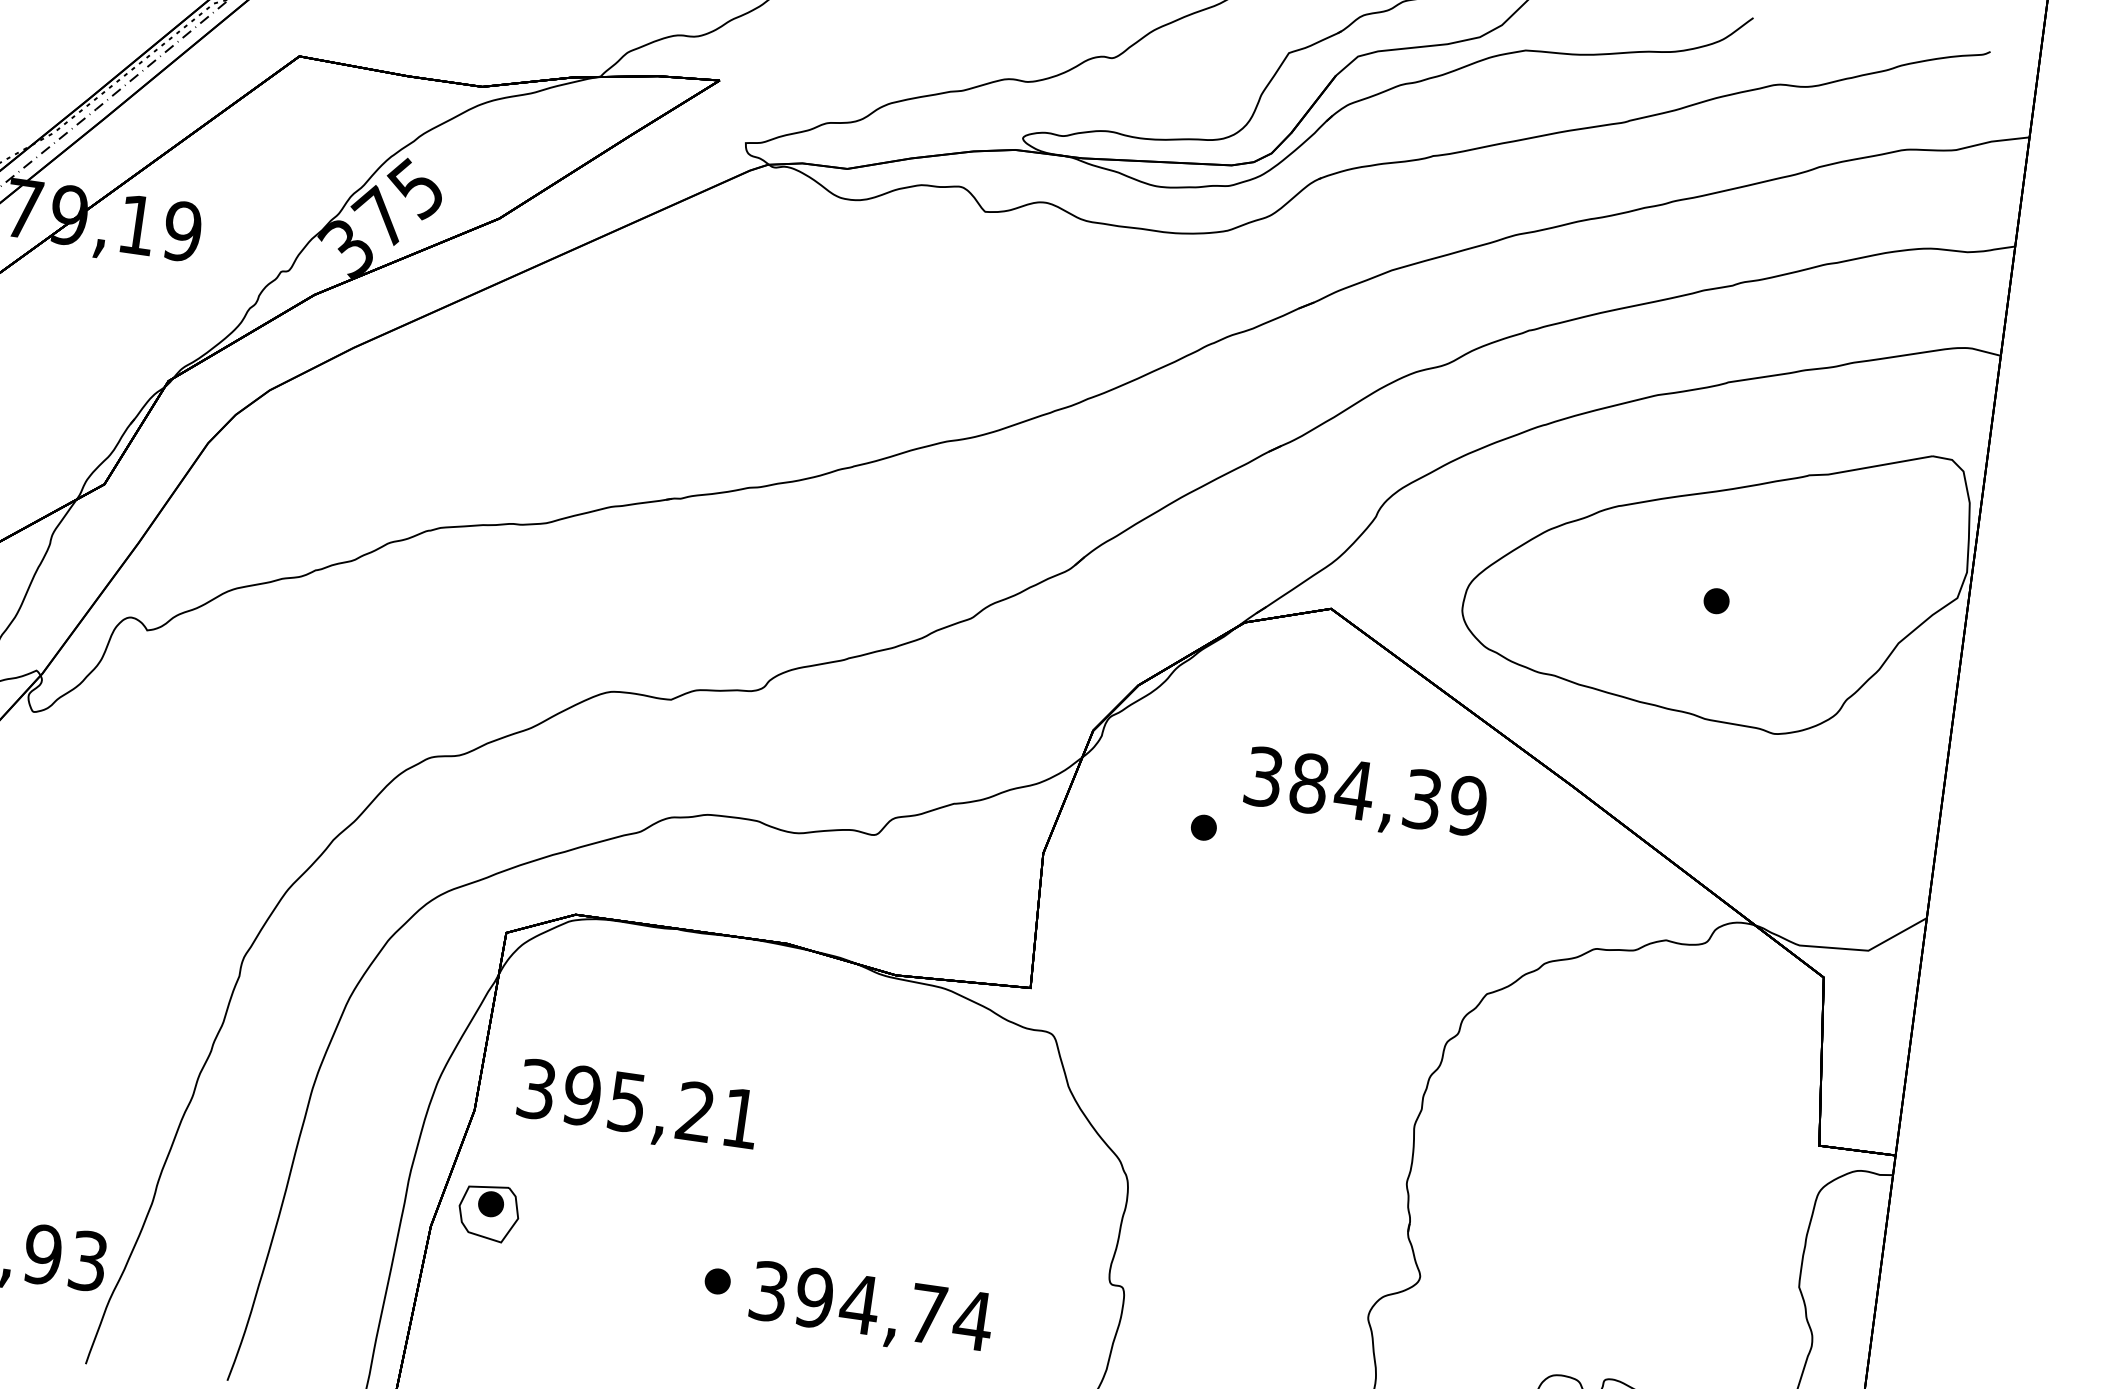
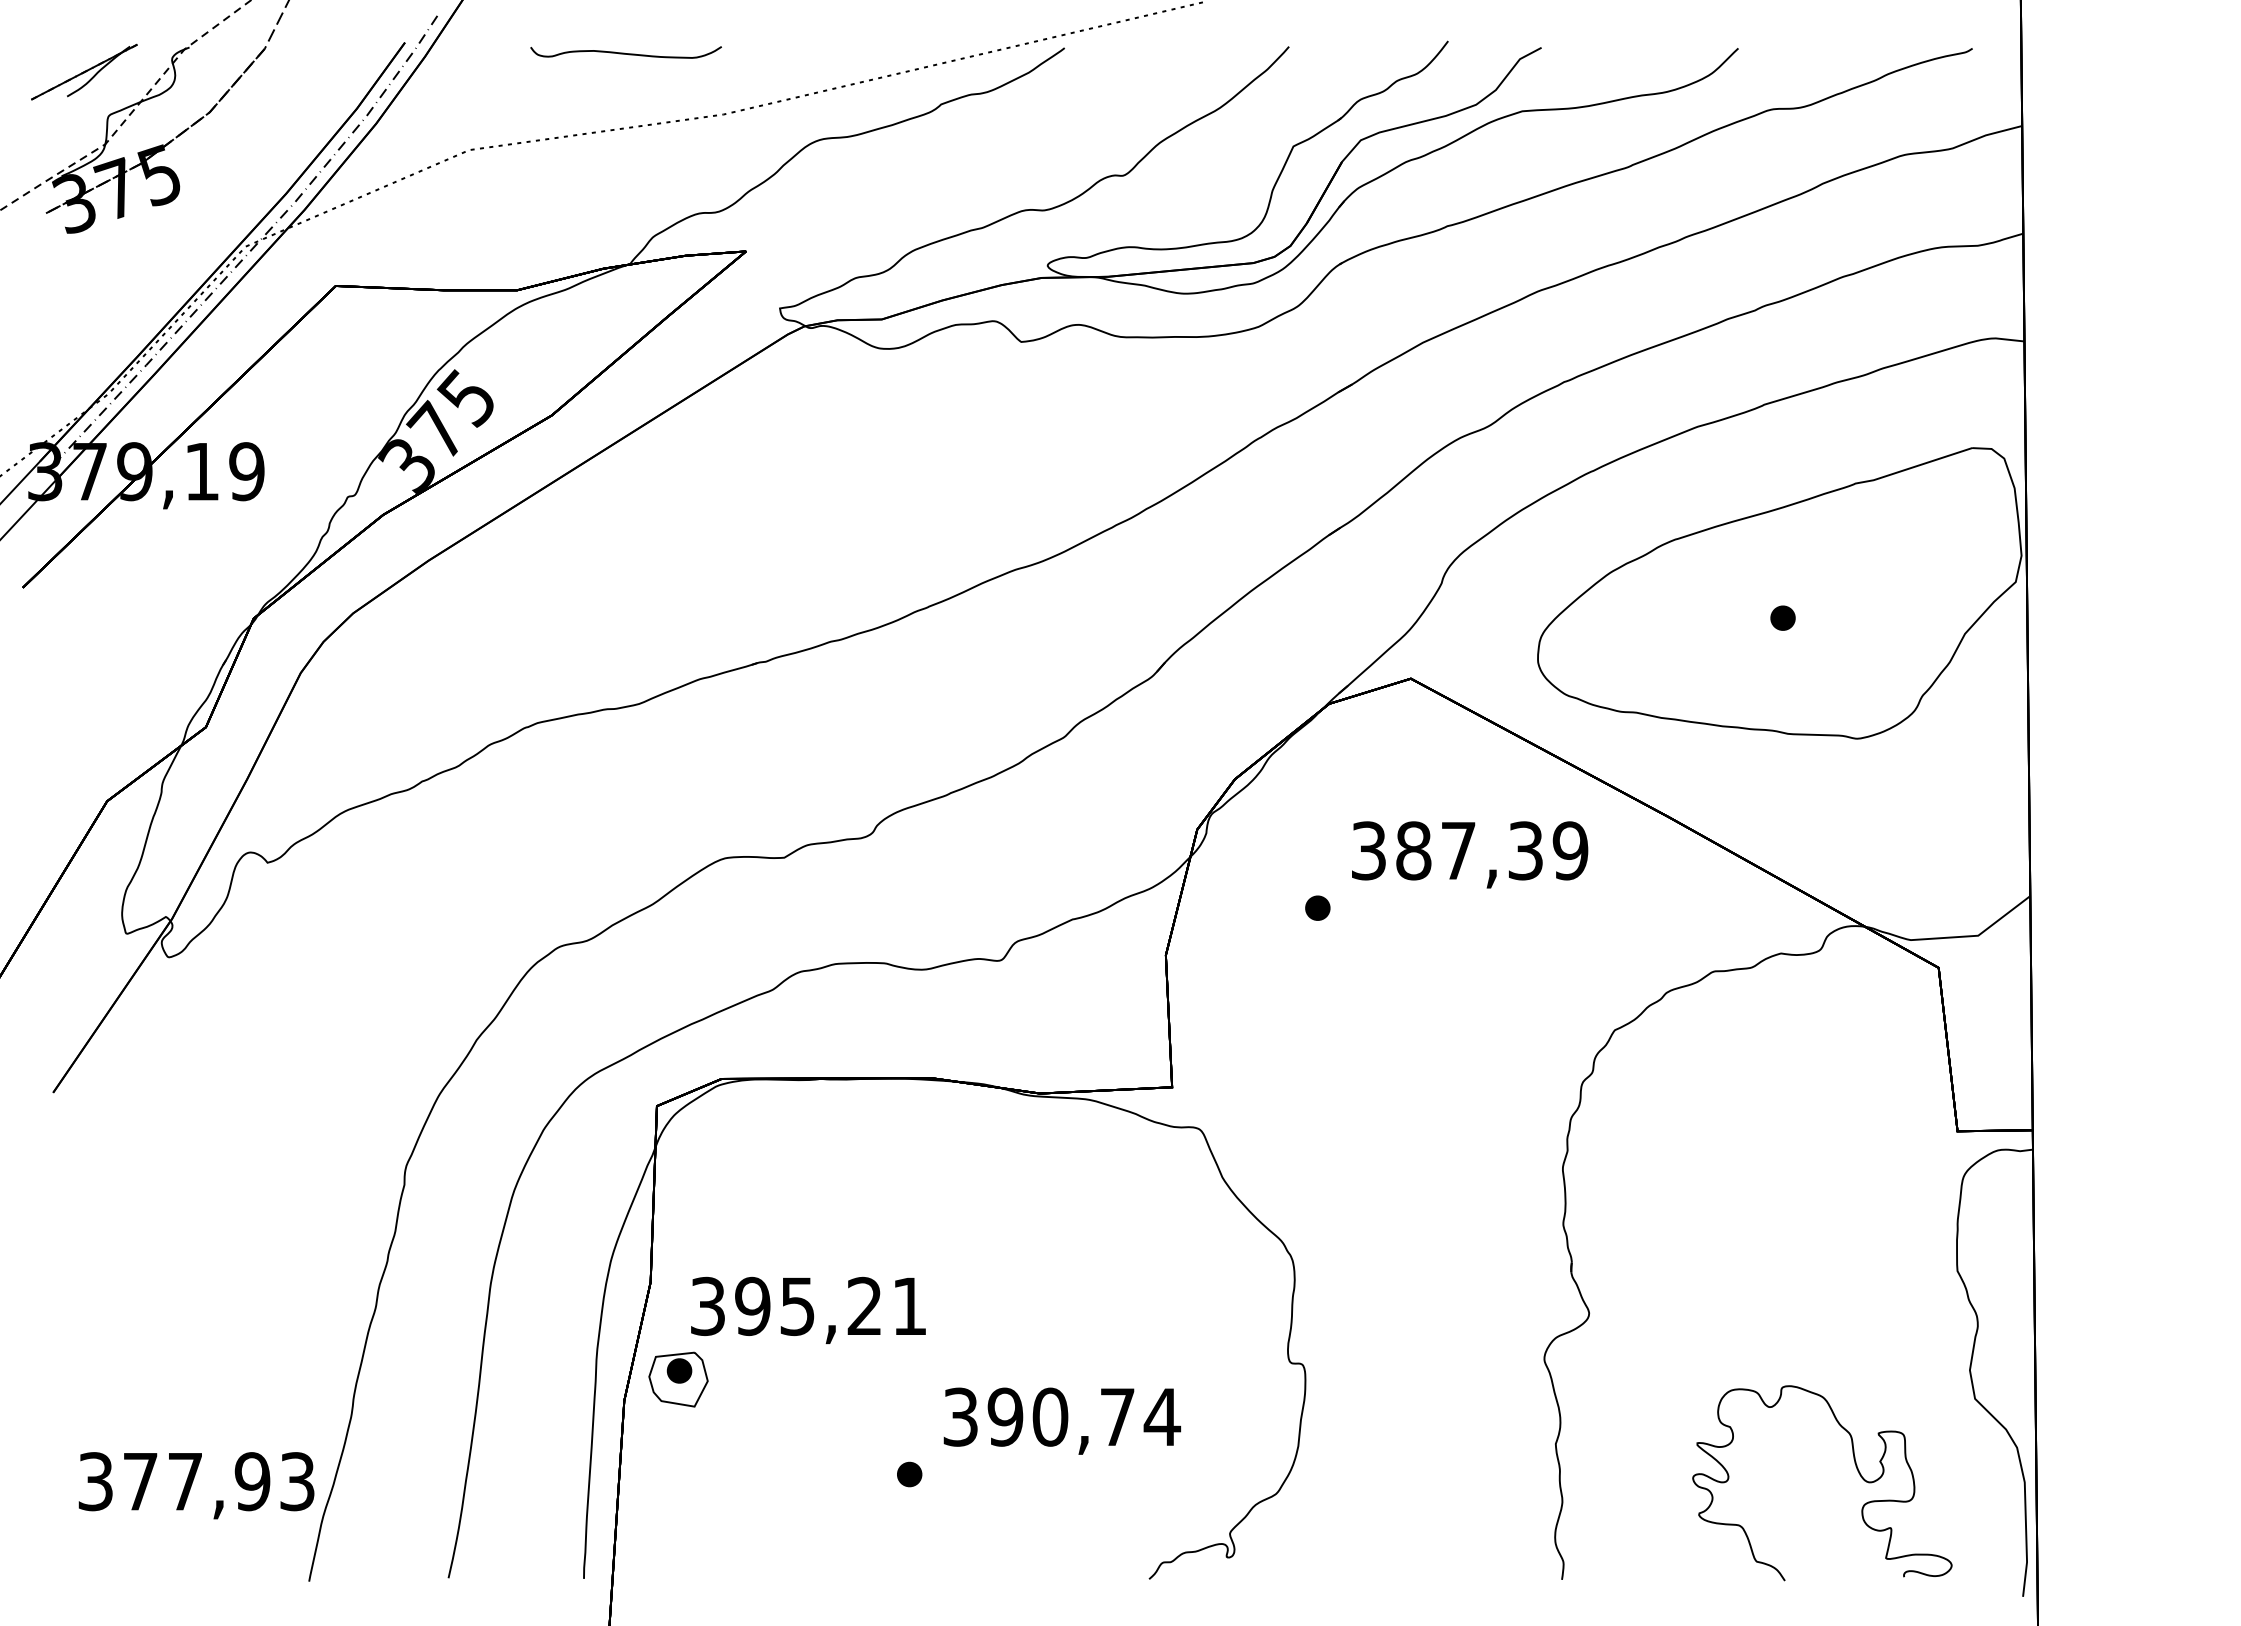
text: (1354, 789) -> (1458, 850), 384,39 -> 387,39
text: (638, 1106) -> (808, 1309), moved
part: (717, 1281) -> (909, 1474), moved
text: (859, 1303) -> (1049, 1416), 394,74 -> 390,74

